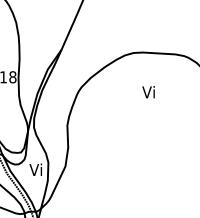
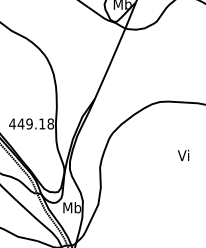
text: (148, 91) -> (183, 154), moved
text: (36, 169) -> (72, 207), Vi -> Mb

